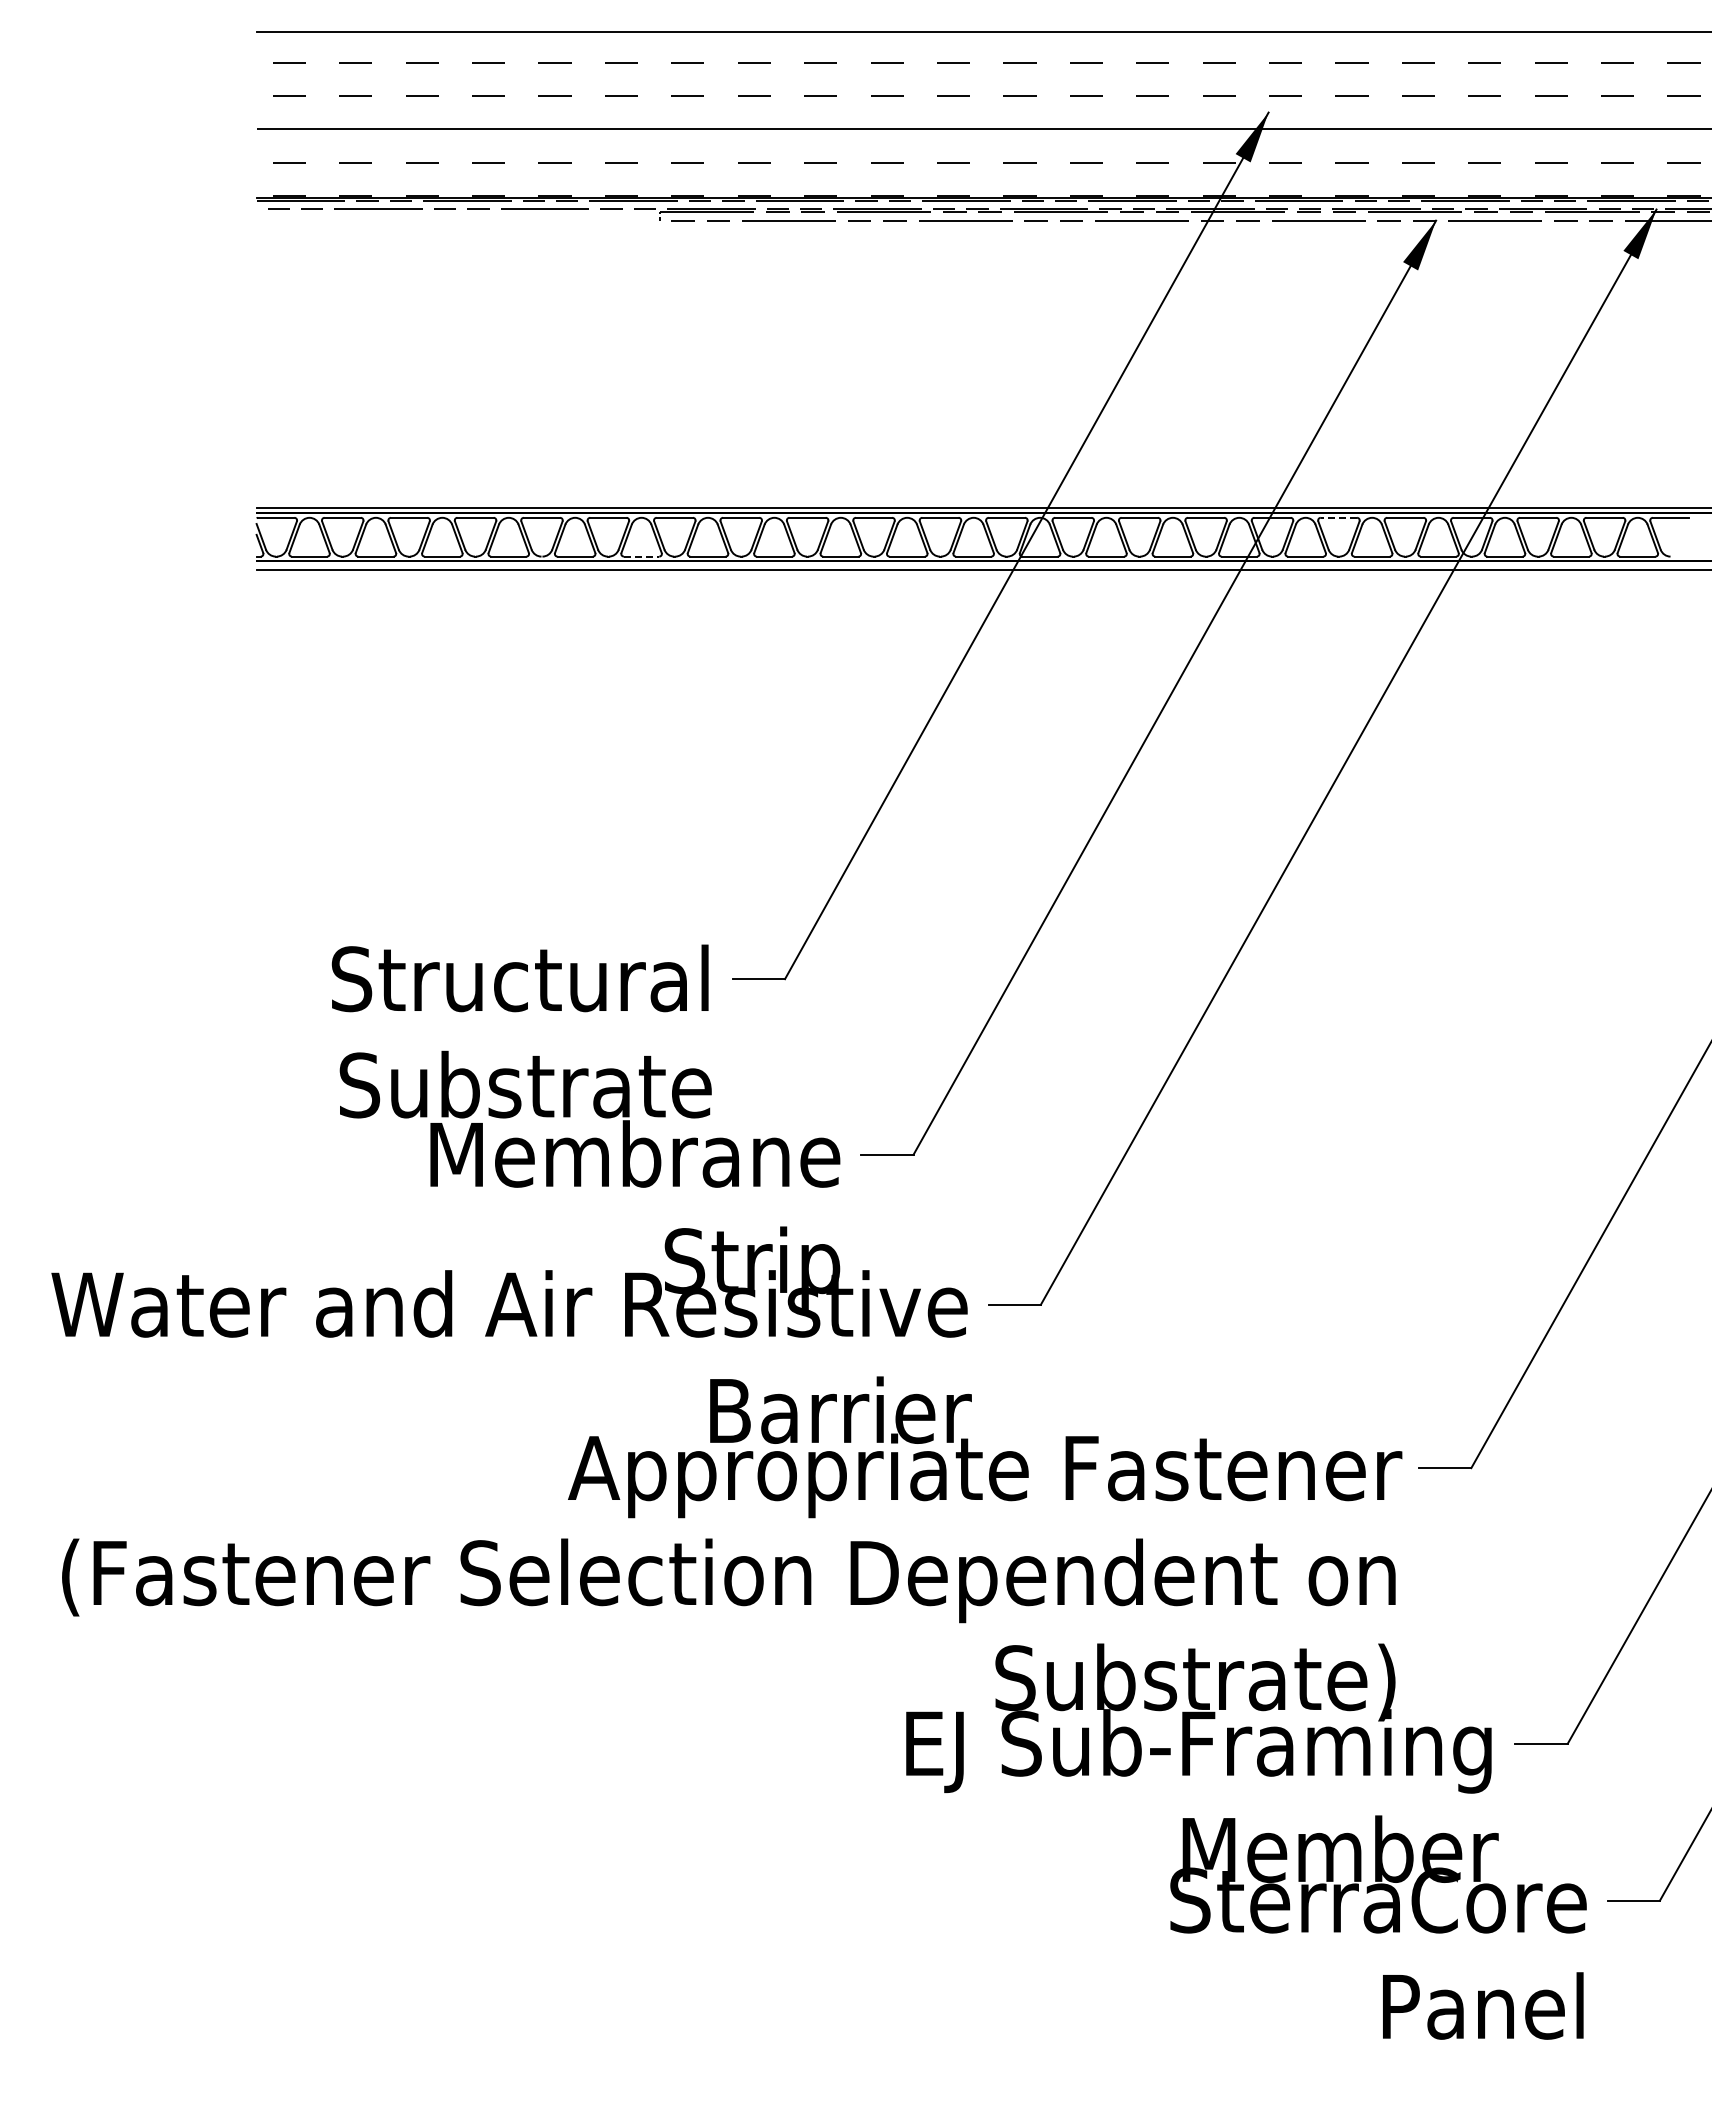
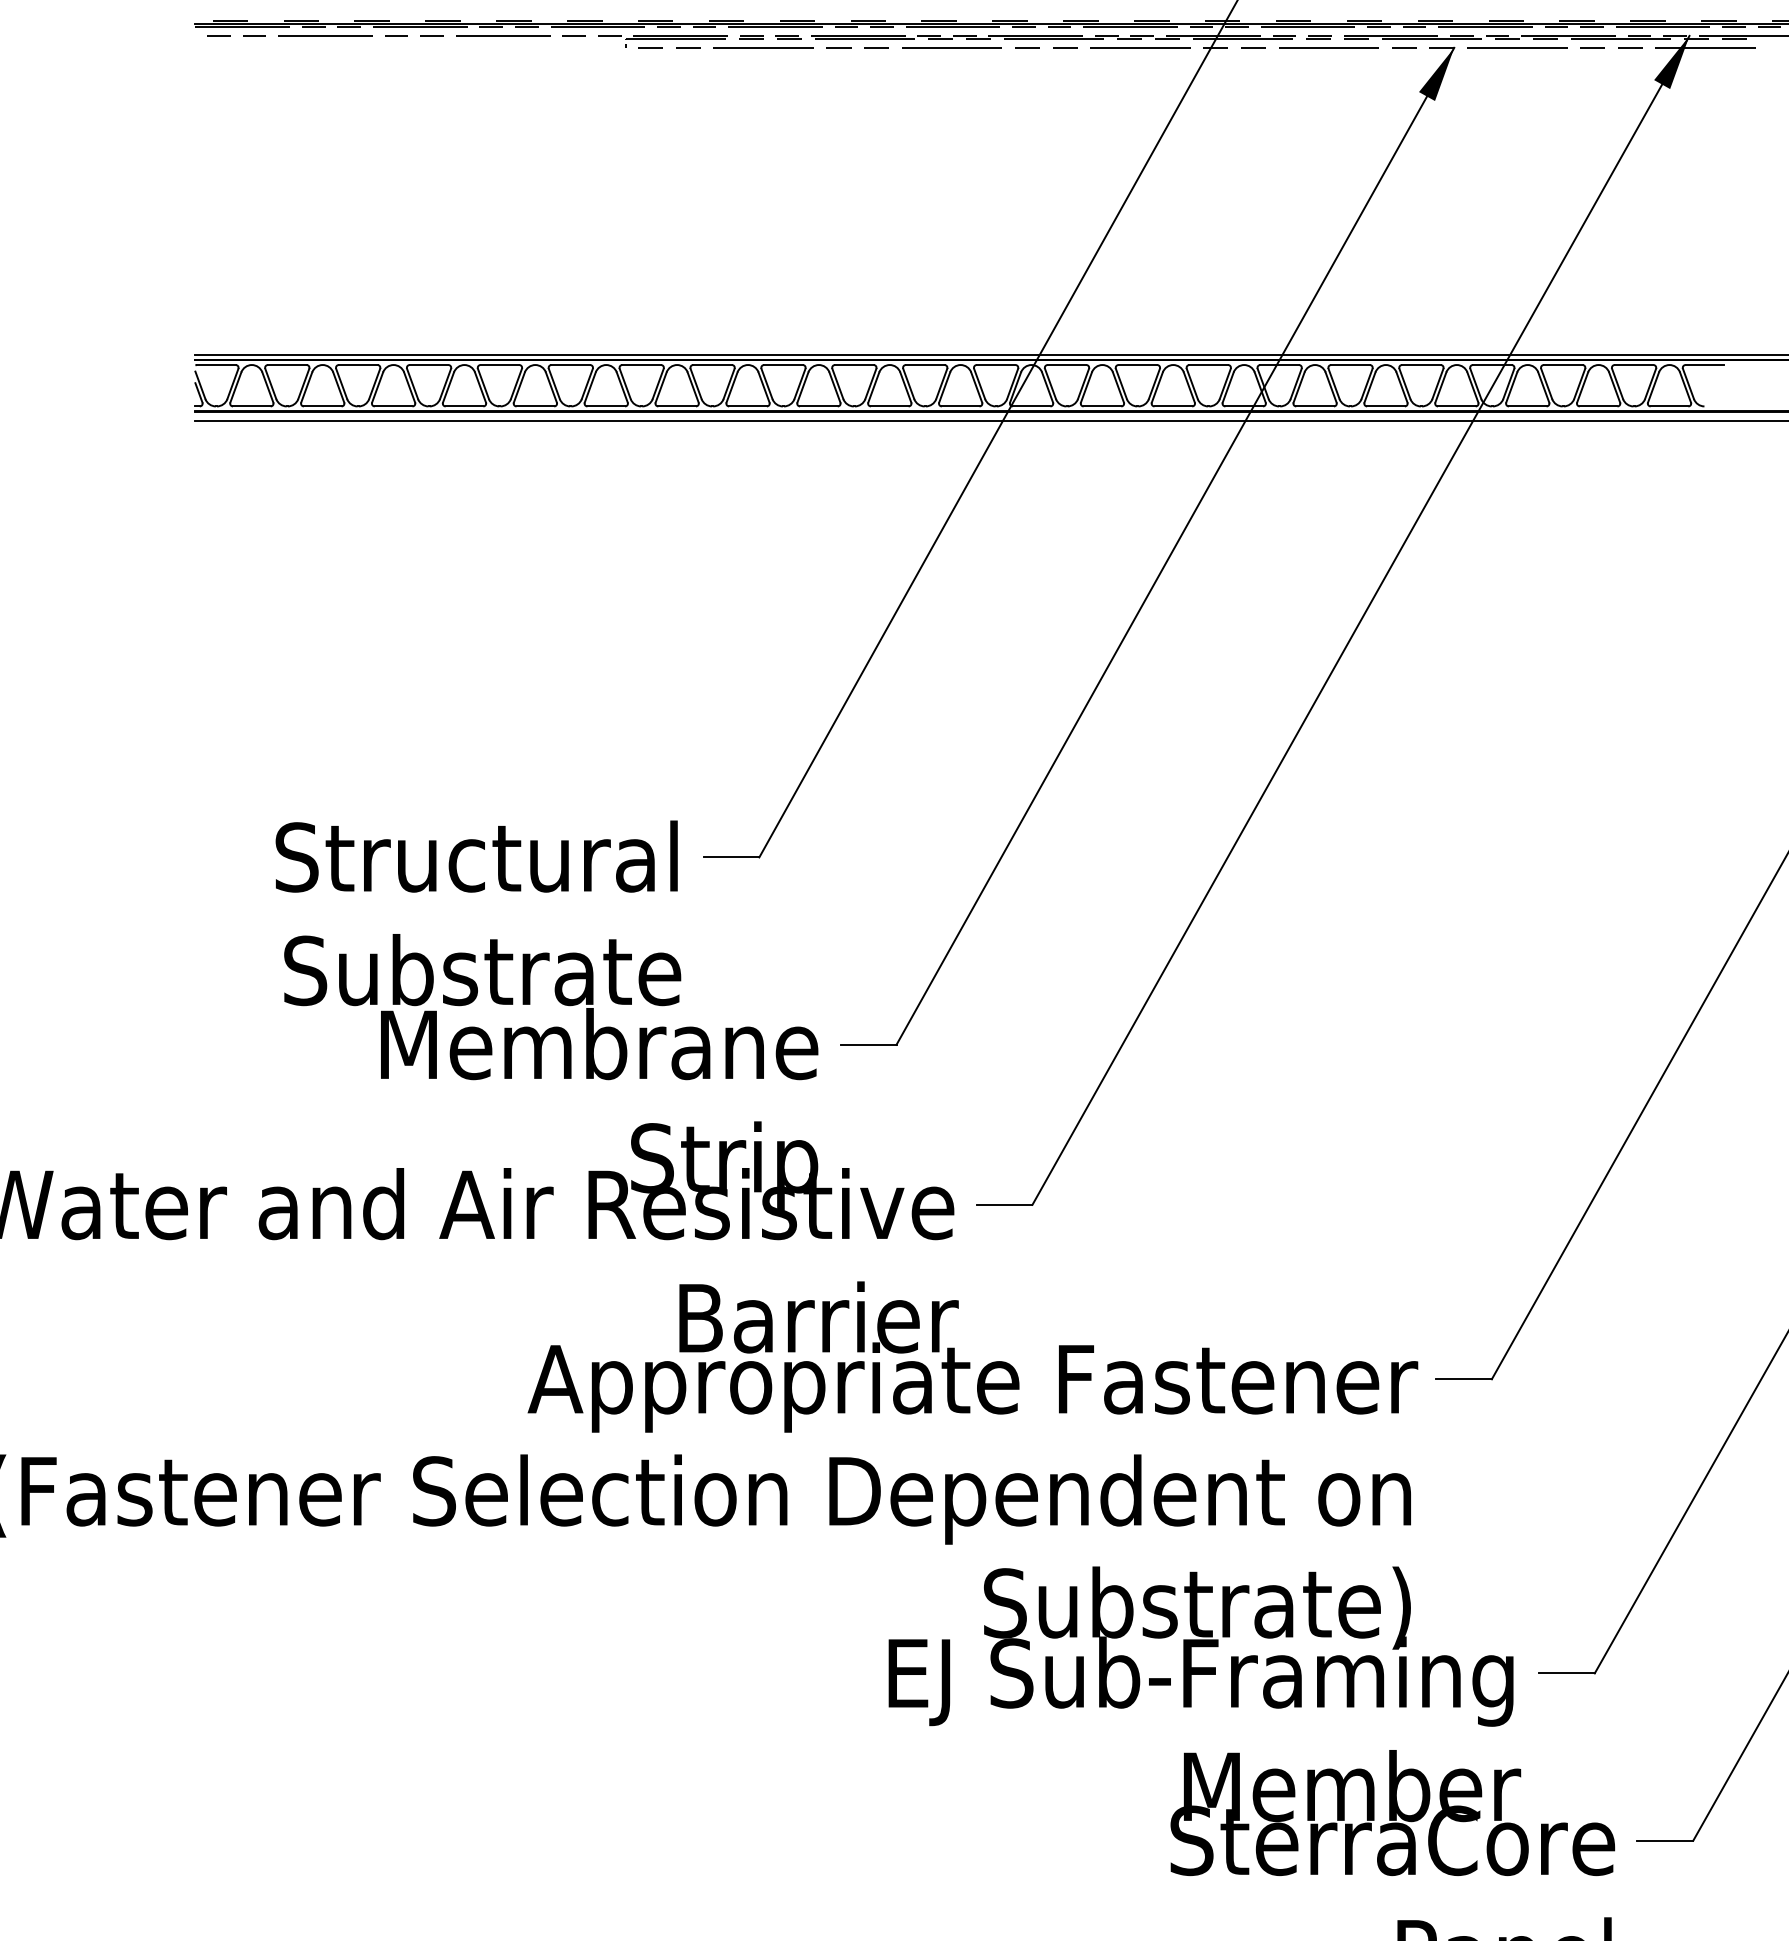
line: (1338, 517) -> (1350, 364), dashed -> solid
line: (641, 556) -> (606, 406), dashed -> solid

